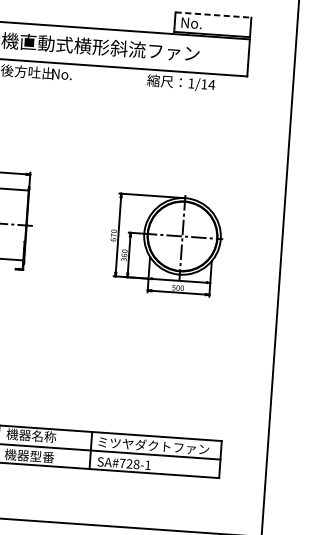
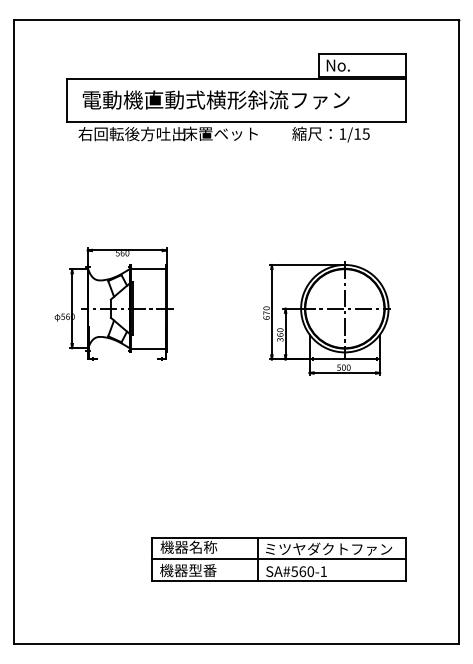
line: (213, 15) -> (362, 54), dashed -> solid
text: (84, 75) -> (220, 133), No. -> 床置ベット
text: (211, 84) -> (365, 133), 1/14 -> 1/15
text: (129, 463) -> (302, 571), SA#728-1 -> SA#560-1

